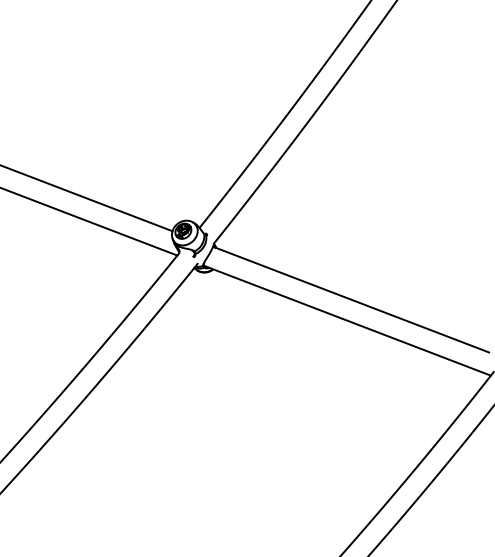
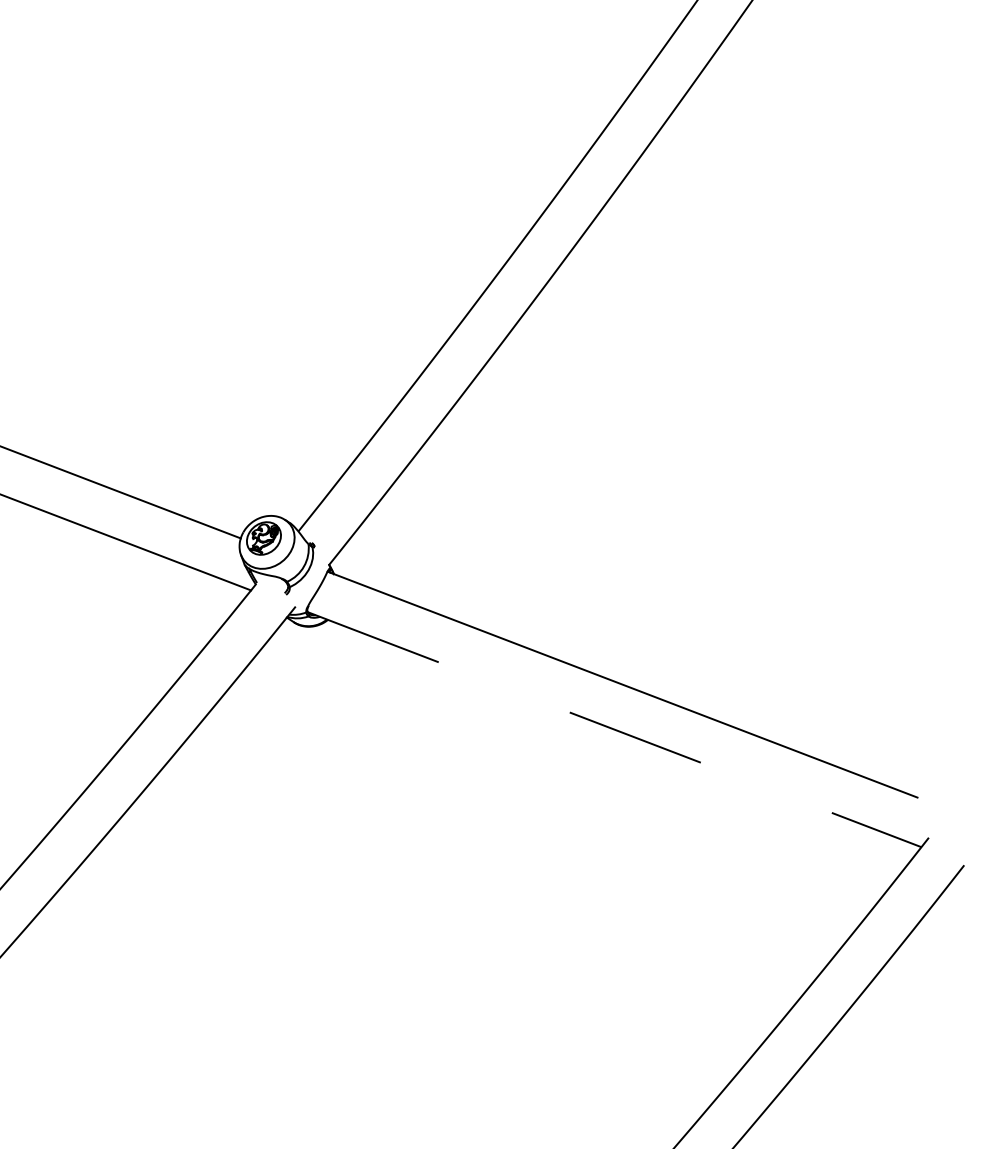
line: (347, 320) -> (614, 729), solid -> dashed

